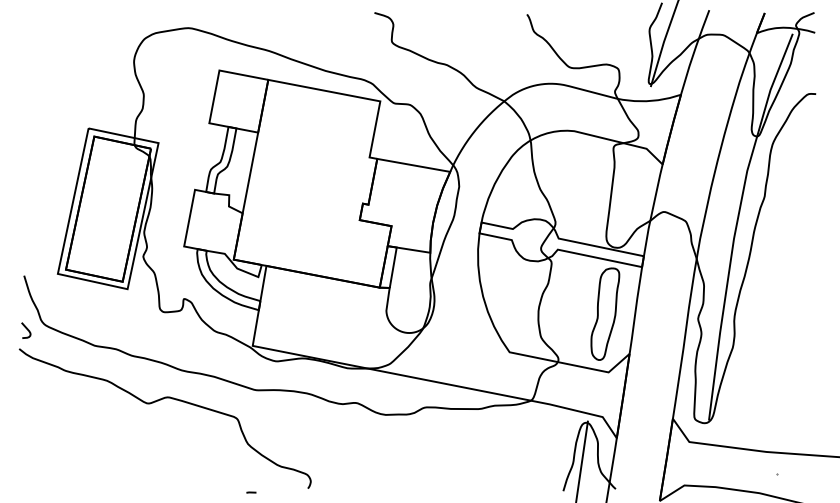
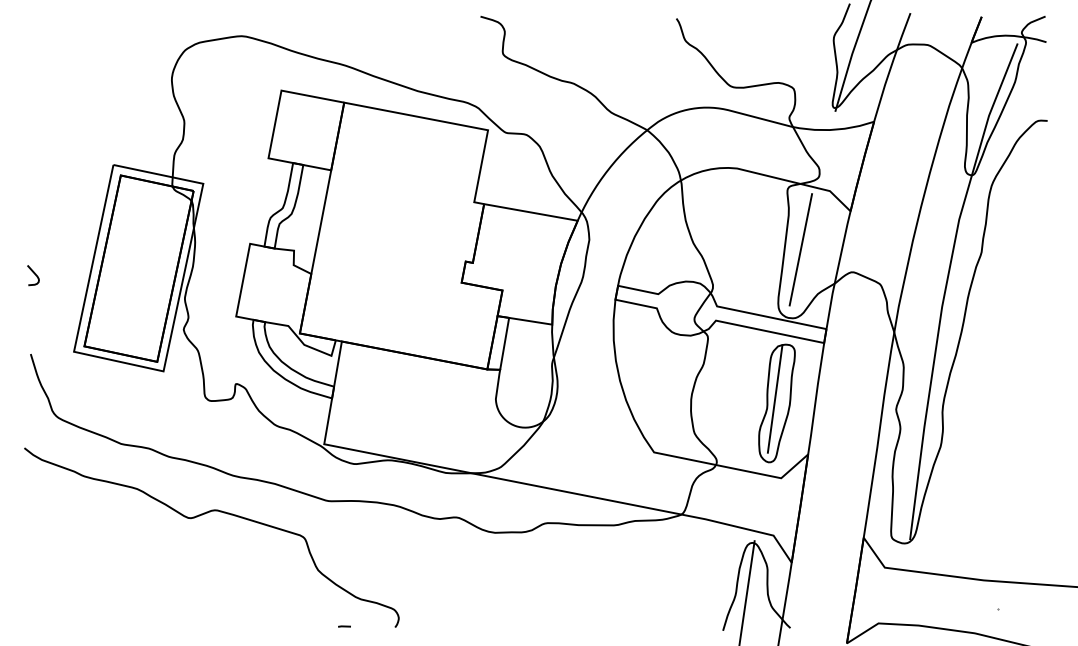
line: (623, 194) -> (800, 249), added
line: (603, 310) -> (774, 398), added
curve: (27, 329) -> (34, 274), moved
line: (251, 492) -> (344, 626), moved

